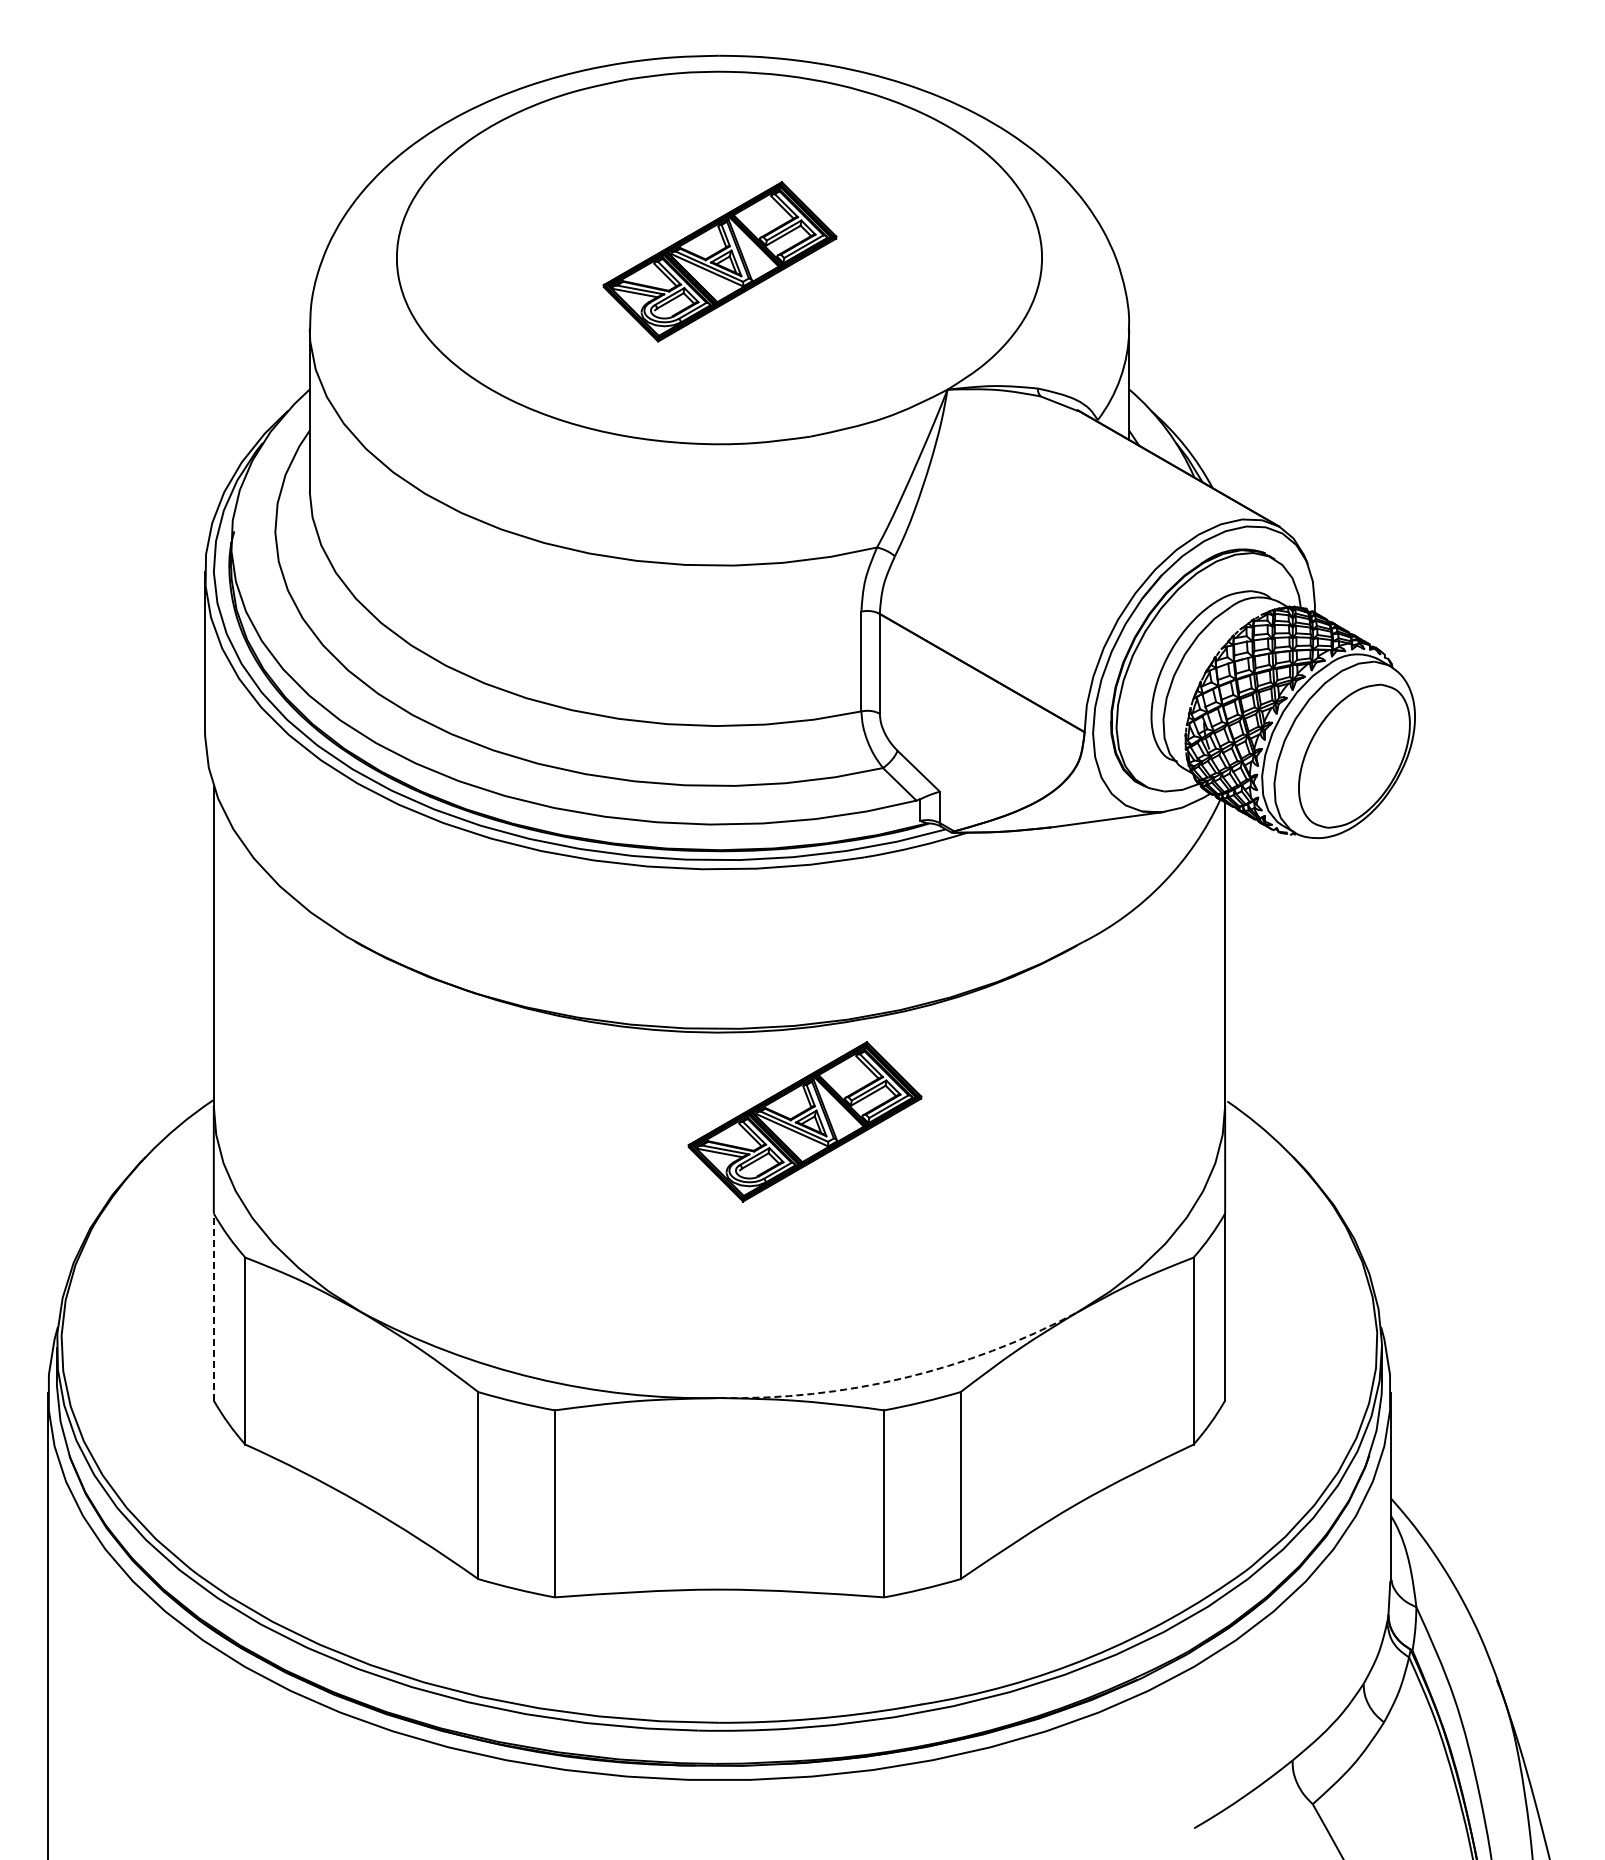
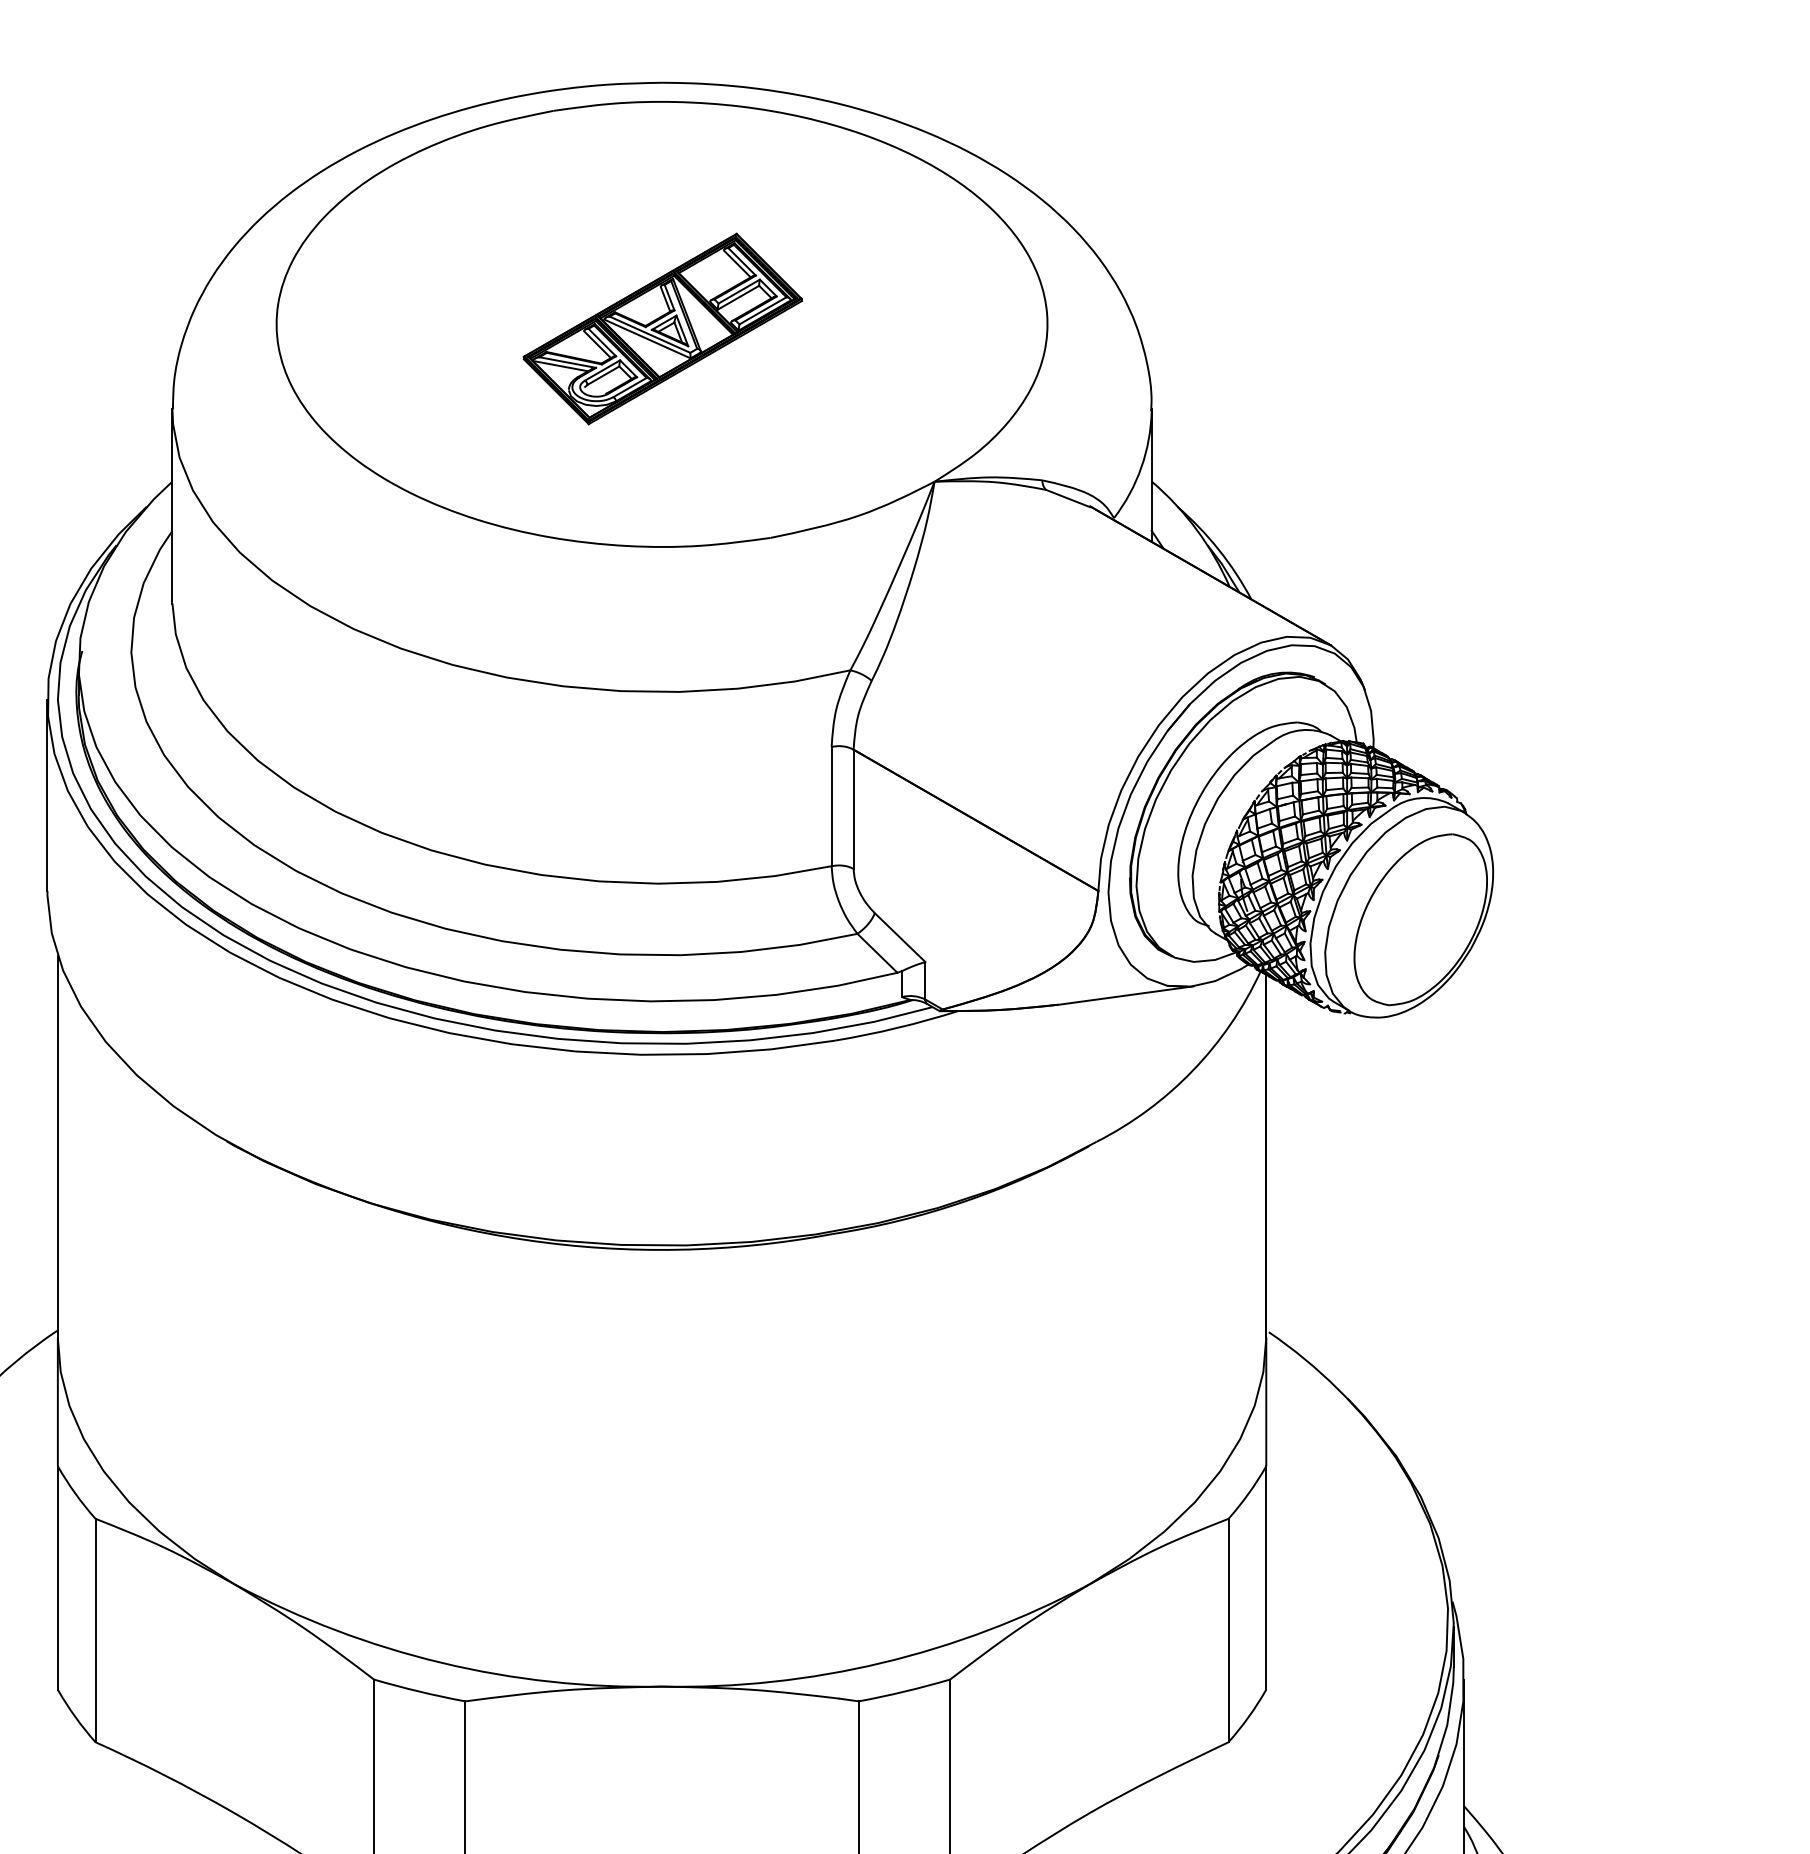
part: (804, 1121) -> (763, 1356), removed
line: (213, 1306) -> (57, 1577), dashed -> solid
arc: (903, 1378) -> (881, 1663), dashed -> solid

